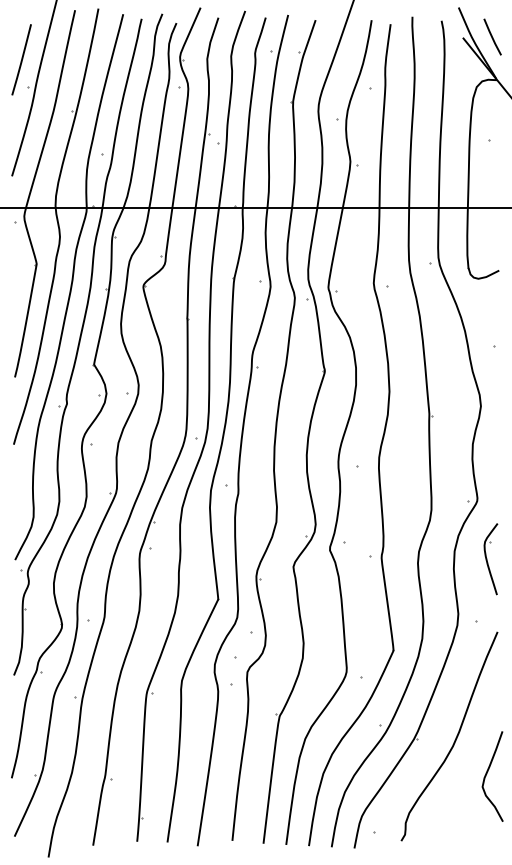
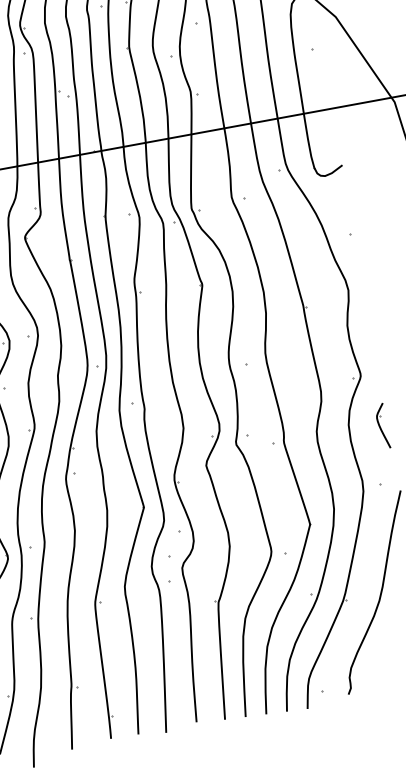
part: (490, 559) -> (382, 426), size x0.7

